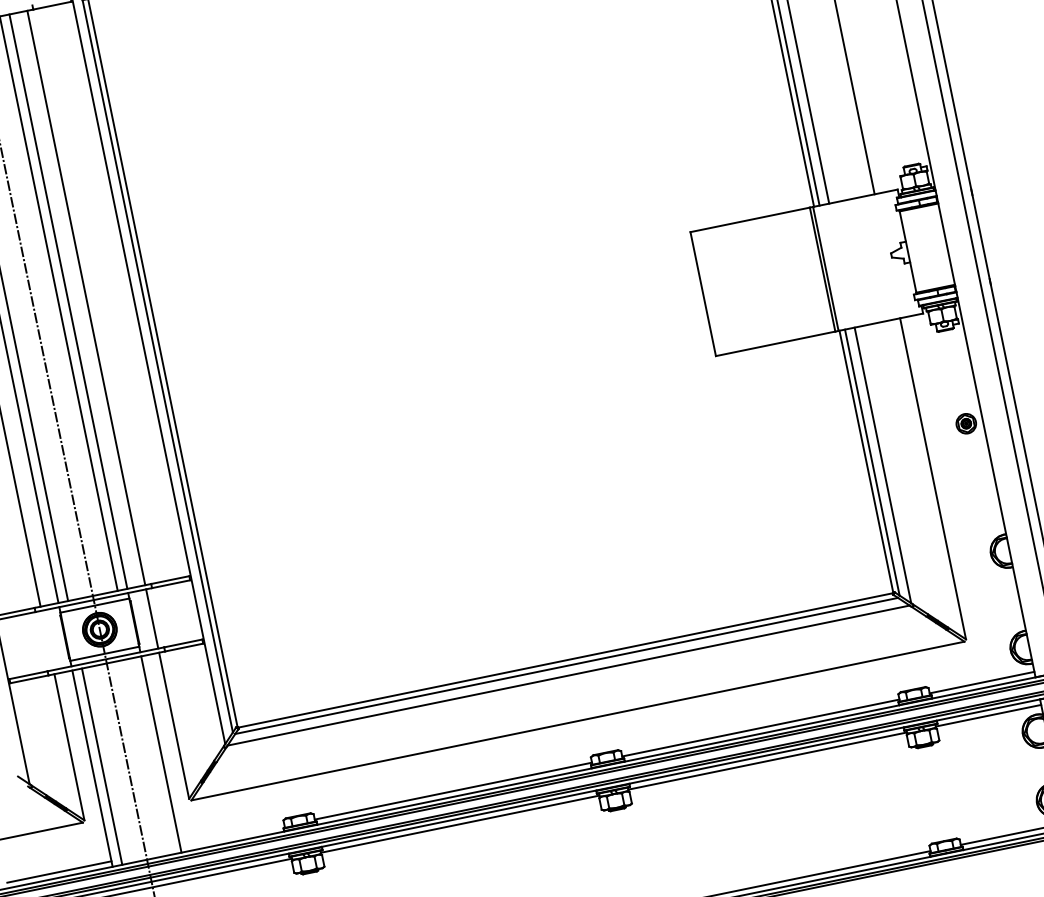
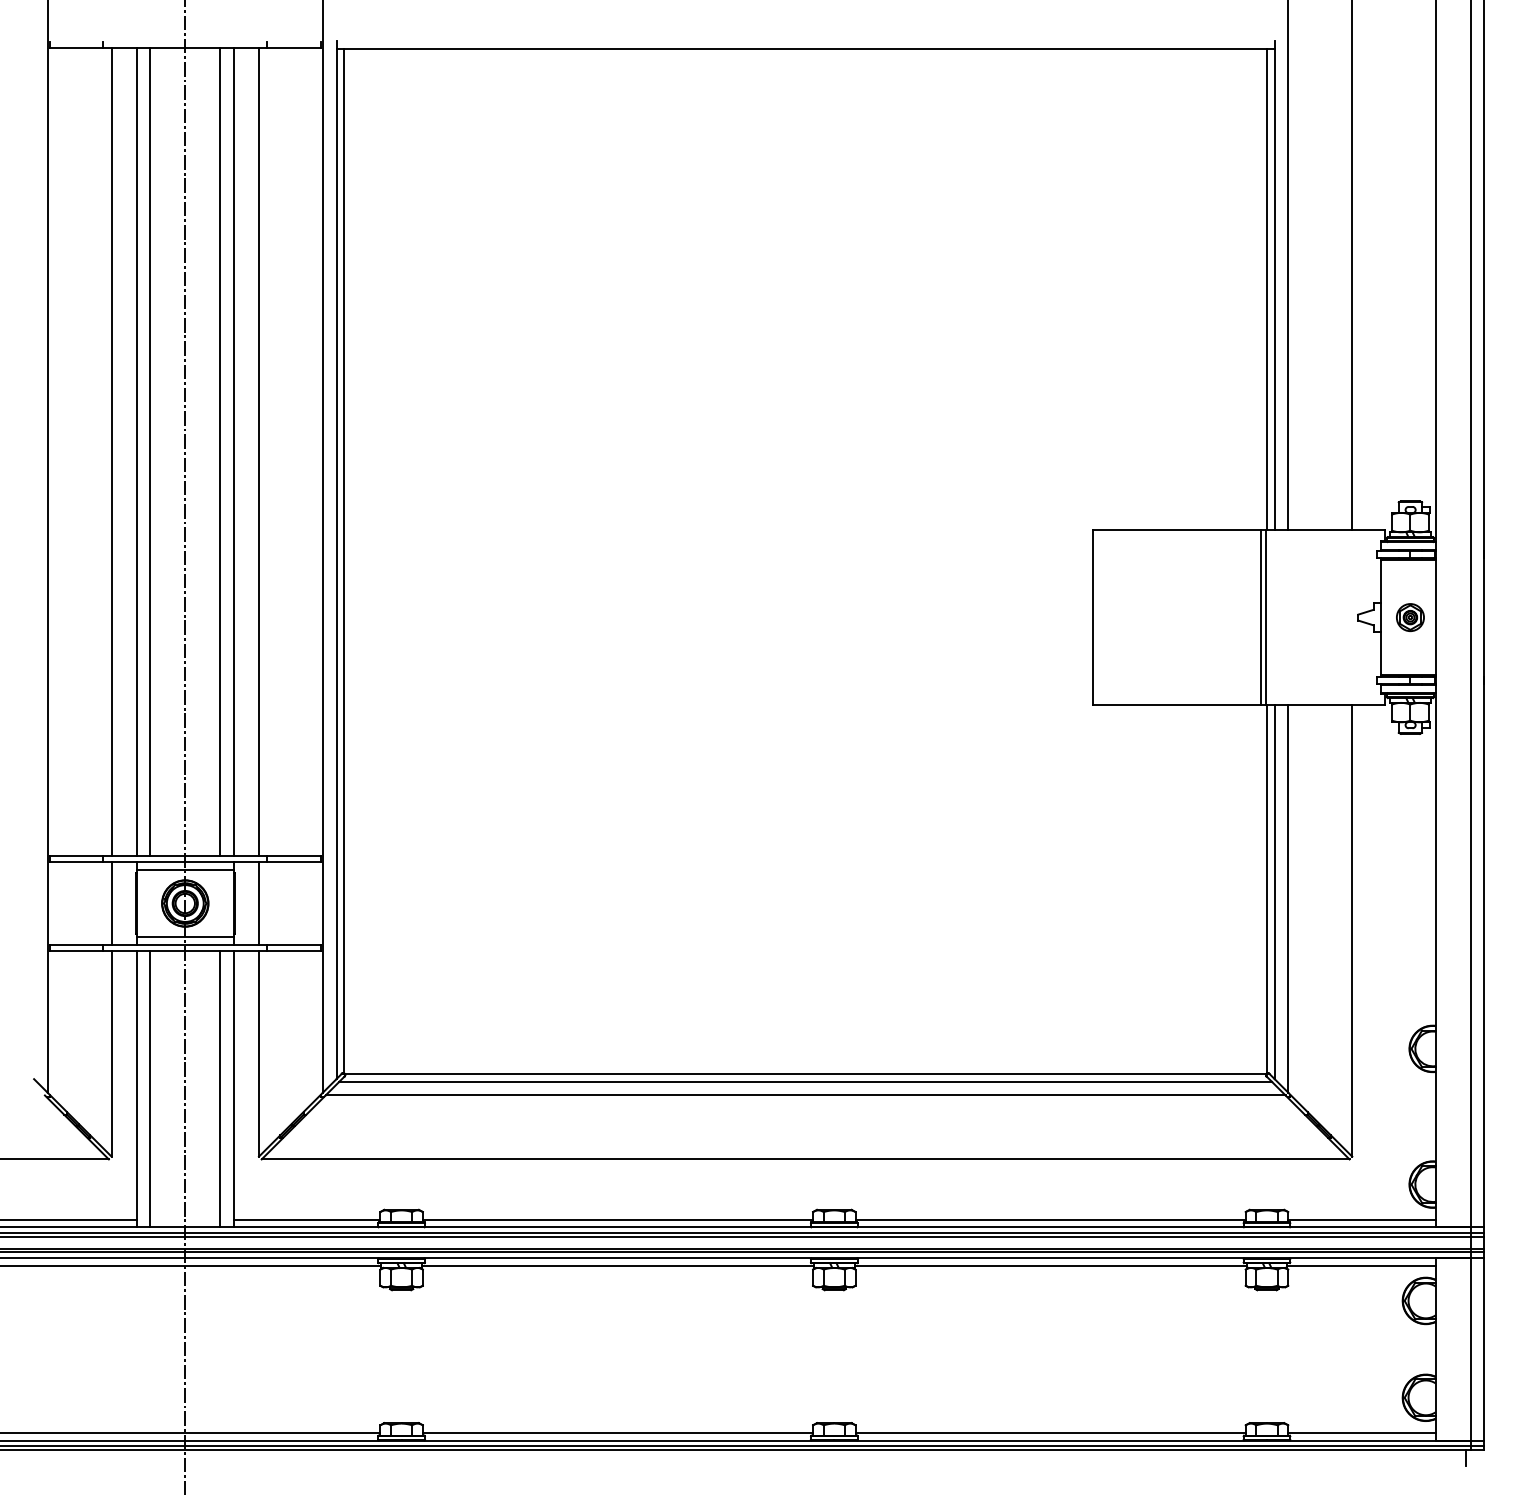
part: (966, 423) -> (1410, 617), moved
line: (47, 640) -> (111, 903), added
line: (152, 756) -> (220, 1089), added
line: (232, 836) -> (306, 1219), added

